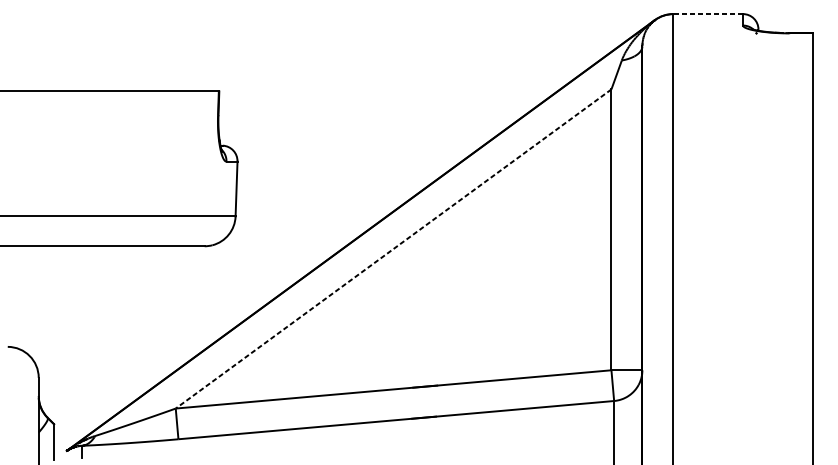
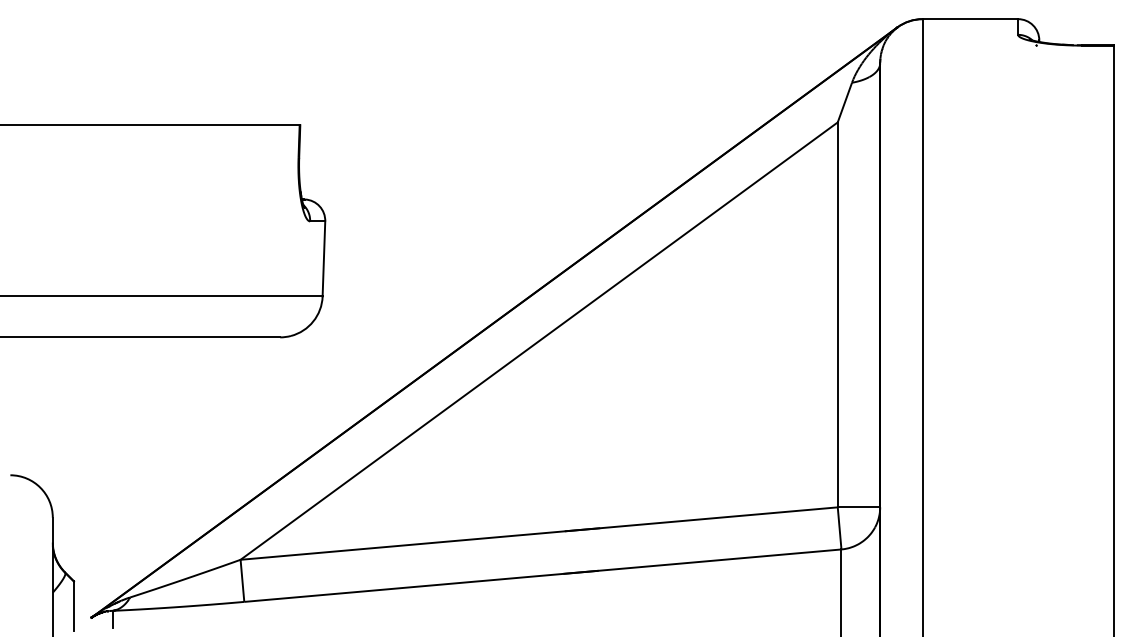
line: (708, 14) -> (970, 19), dashed -> solid
line: (393, 249) -> (538, 341), dashed -> solid

